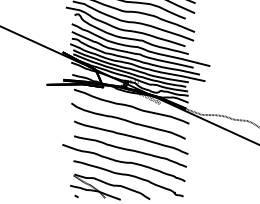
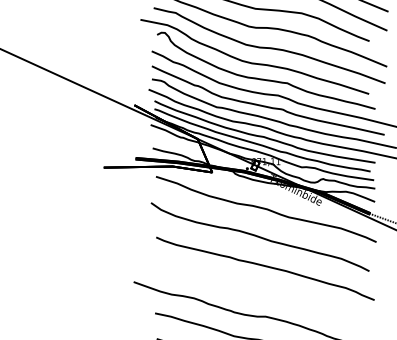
curve: (130, 151) -> (264, 295), removed

